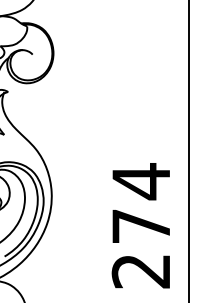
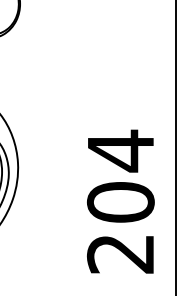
text: (140, 225) -> (119, 201), 274 -> 204

